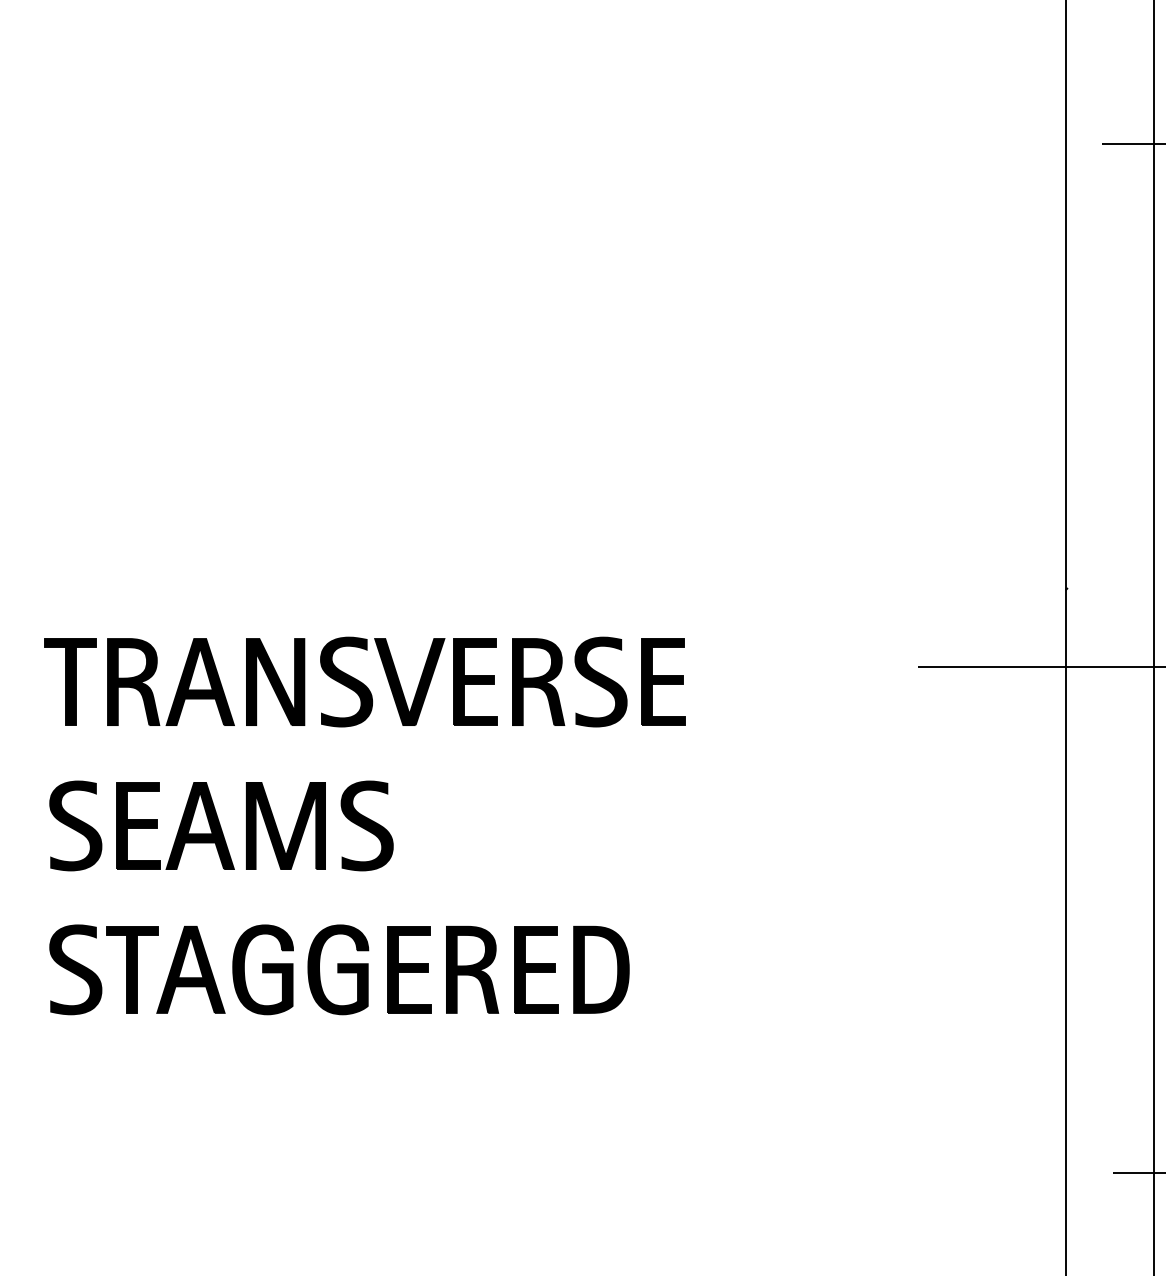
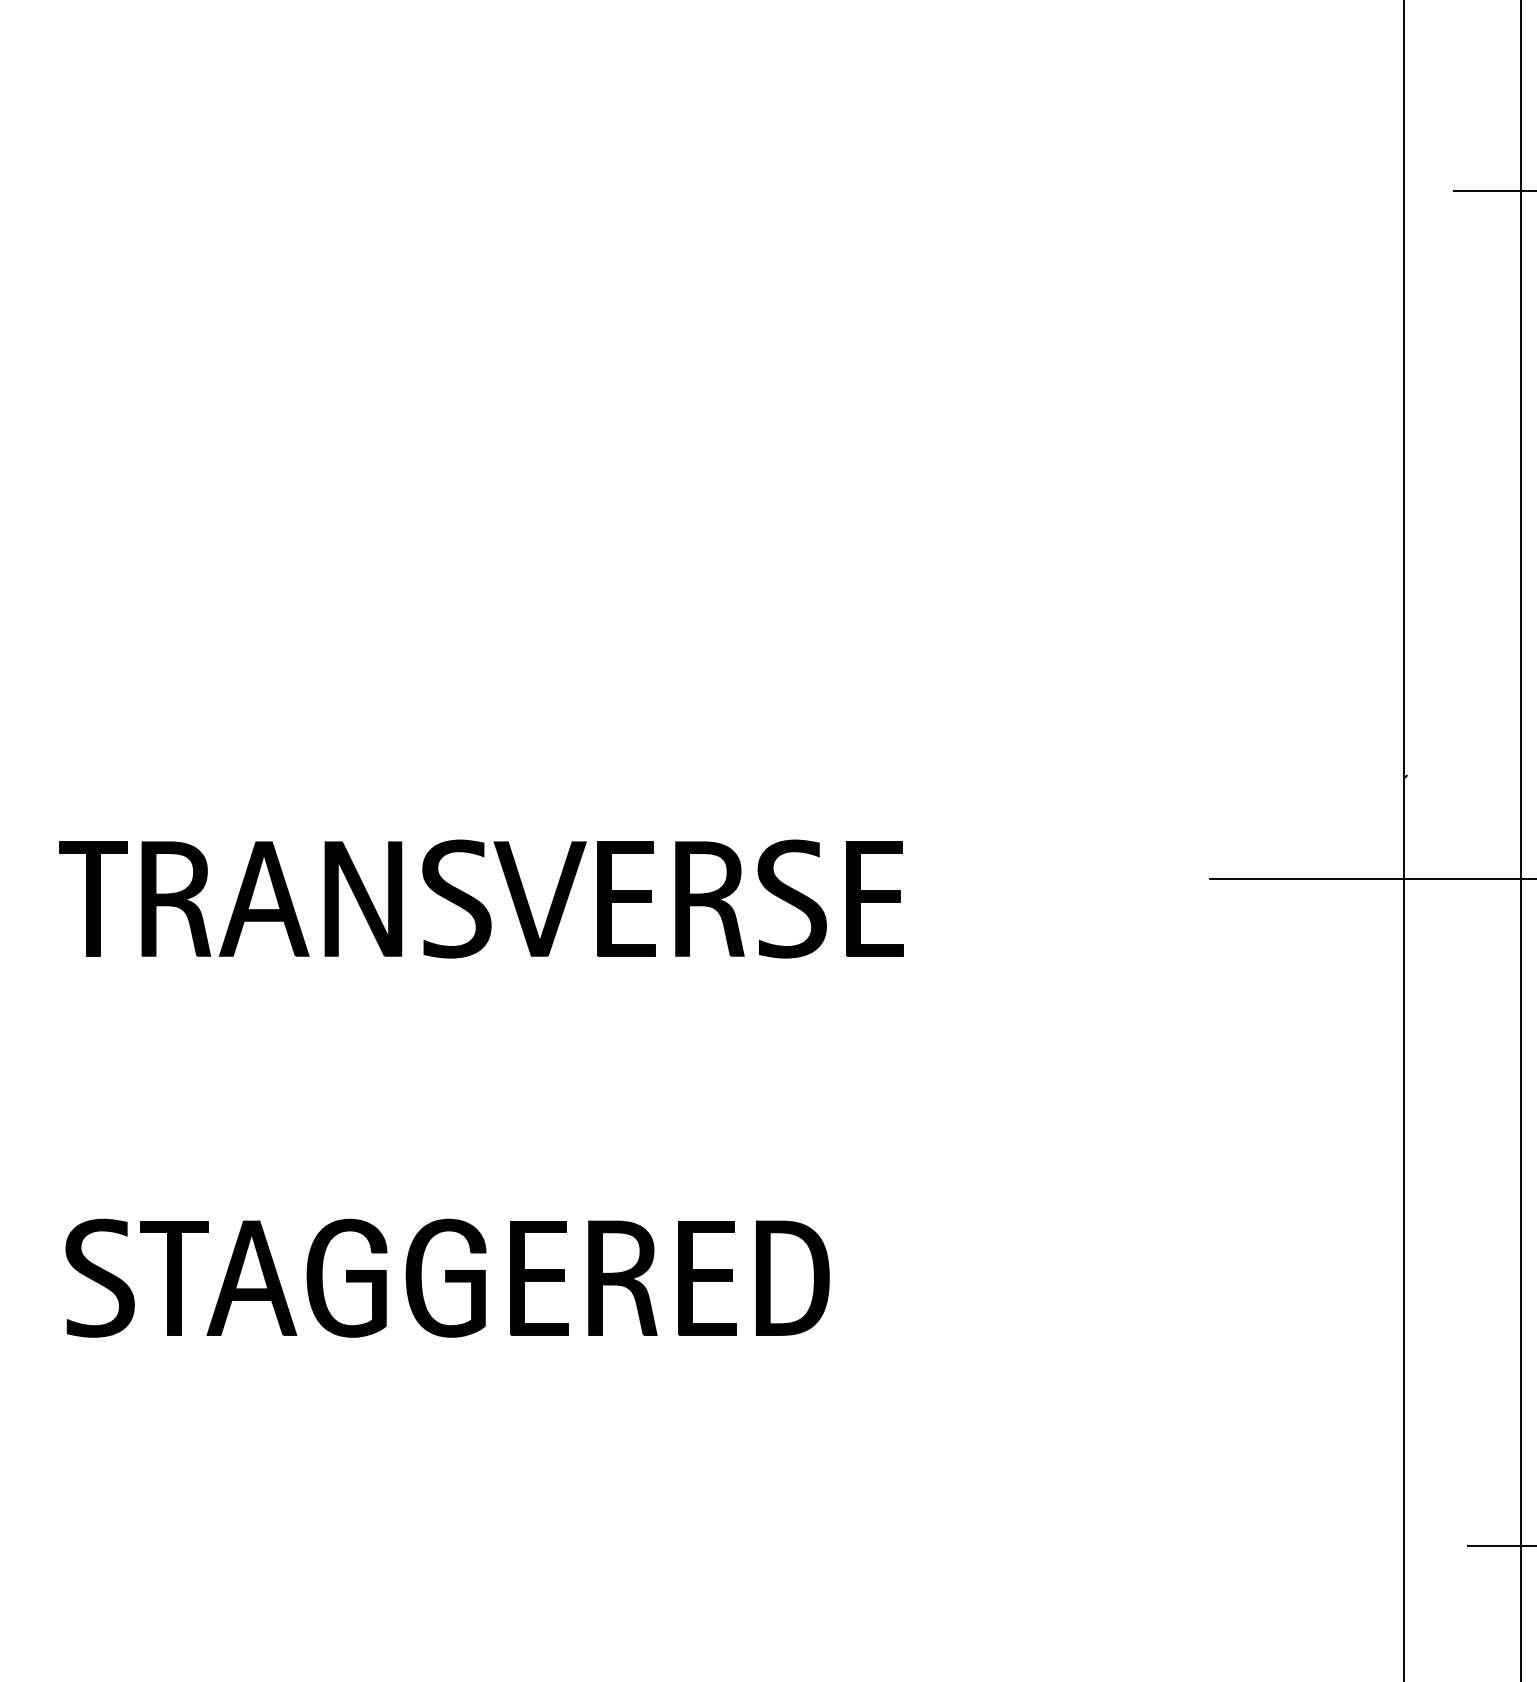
part: (221, 825) -> (291, 1088), removed

